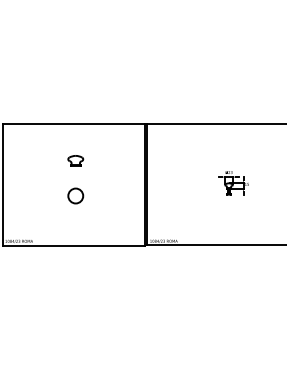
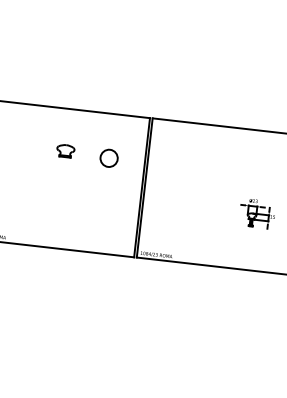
part: (233, 183) -> (257, 214), moved
circle: (75, 195) -> (108, 157), moved

